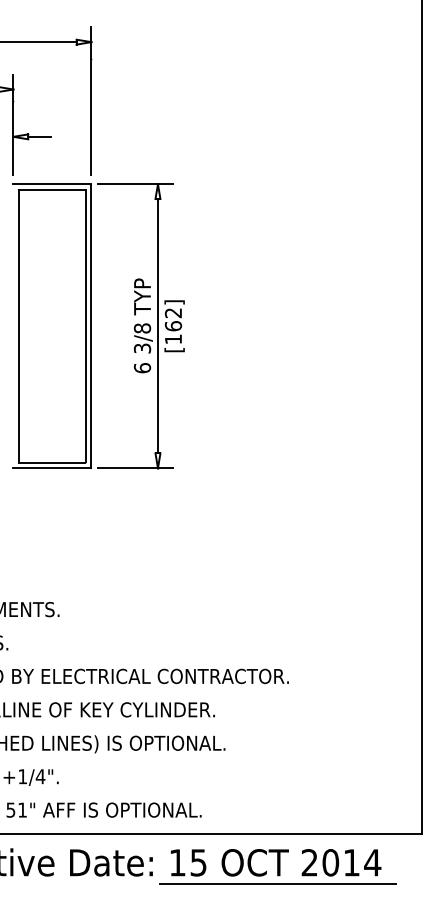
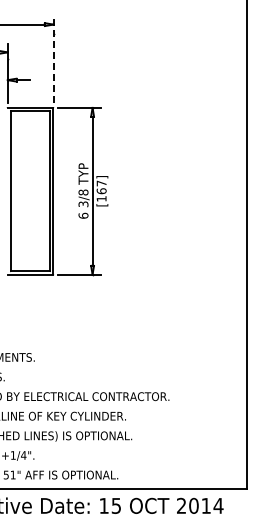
line: (91, 99) -> (53, 58), solid -> dashed
text: (173, 313) -> (101, 183), [162] -> [167]
line: (277, 884) -> (162, 518), removed

